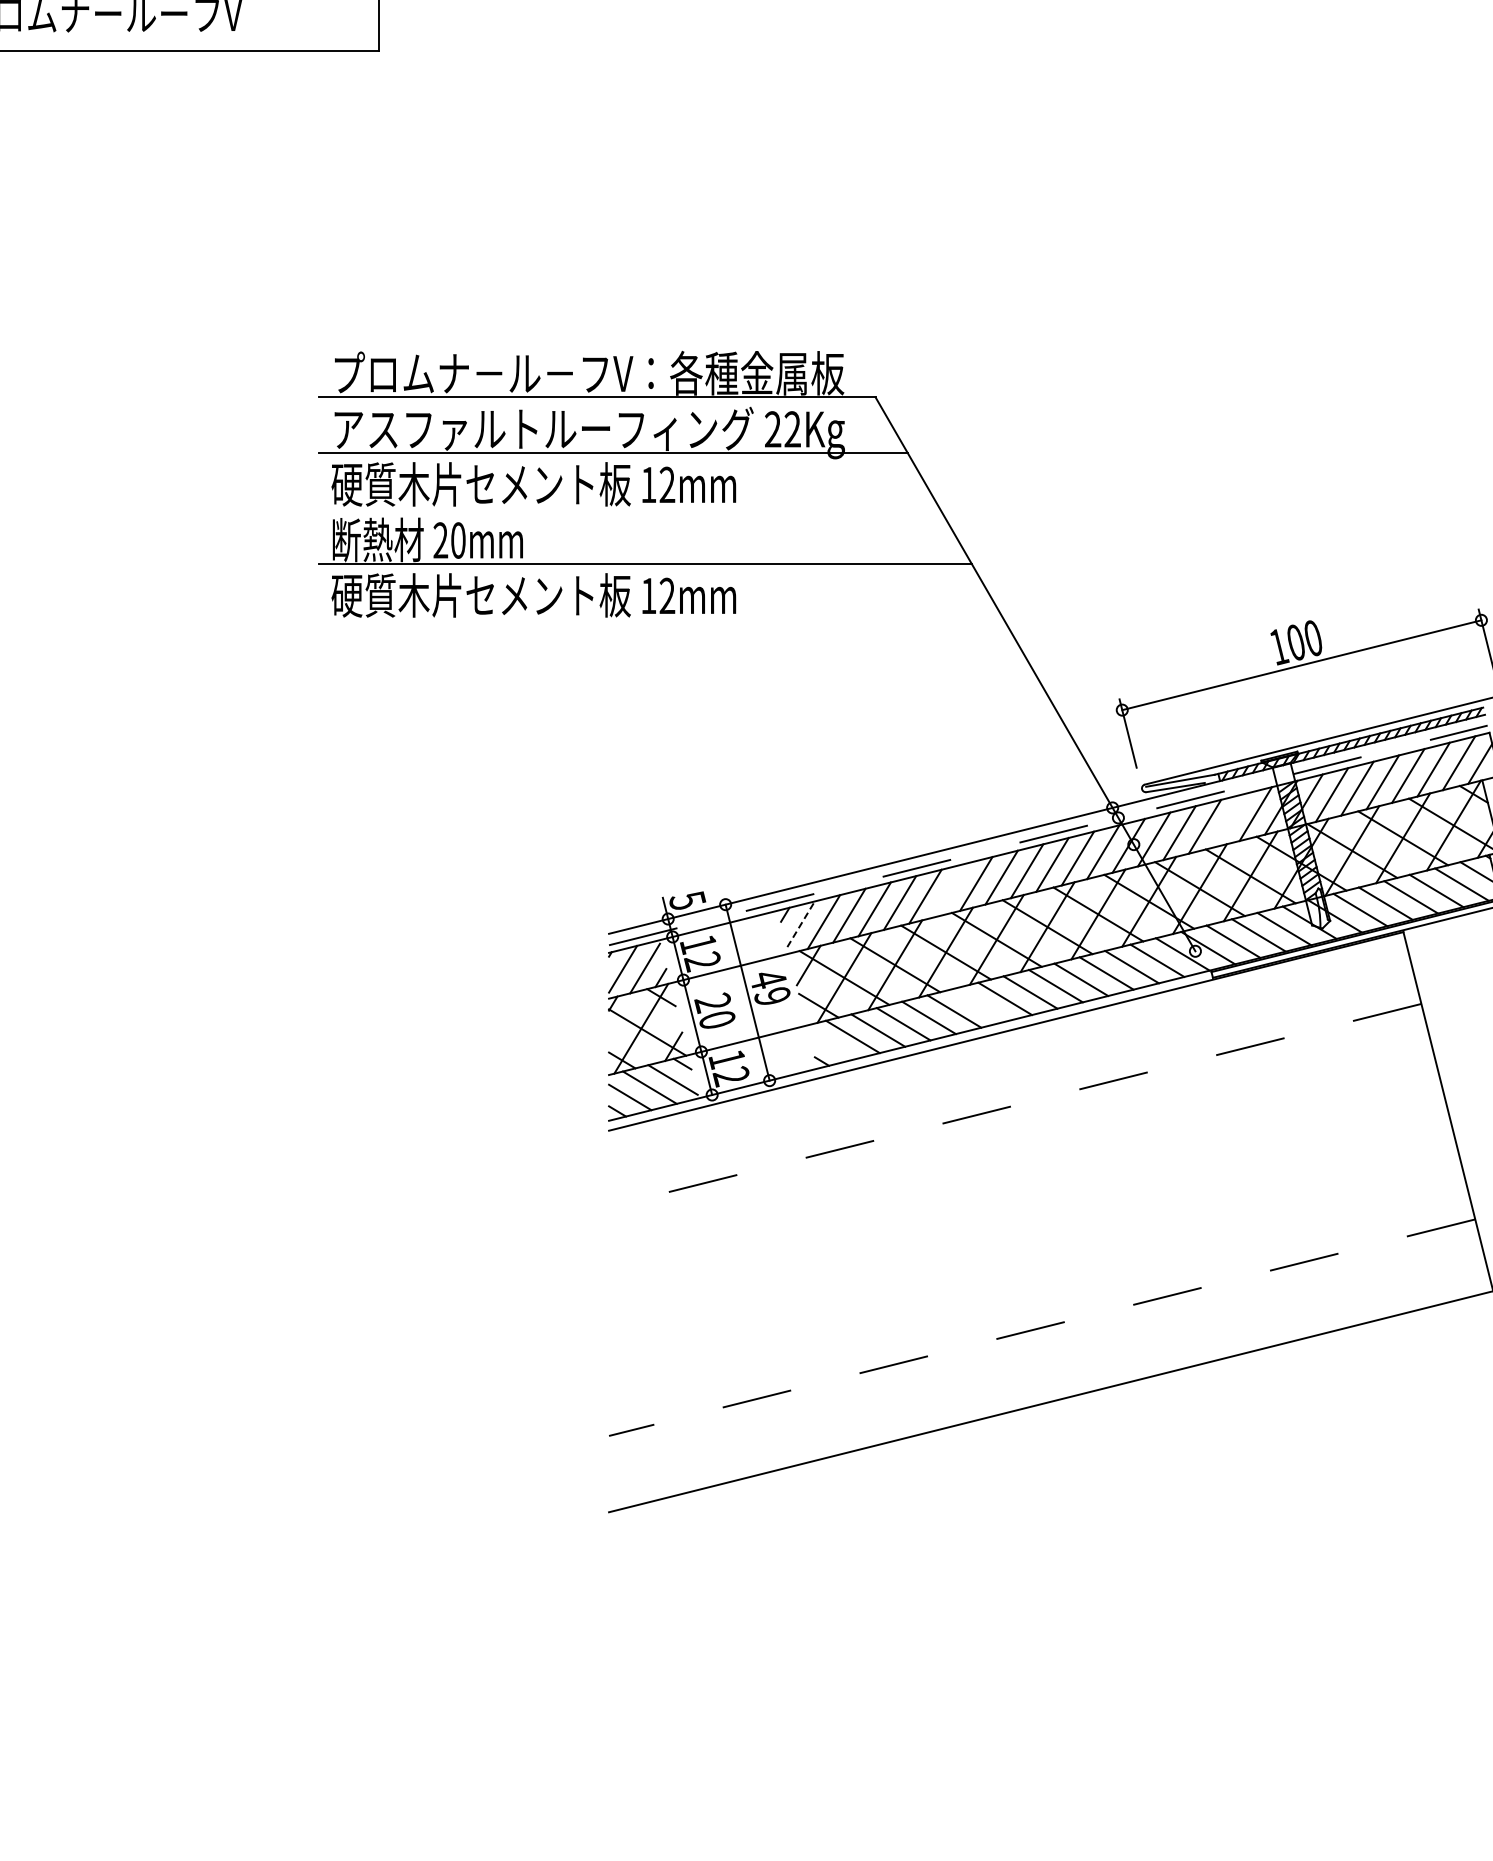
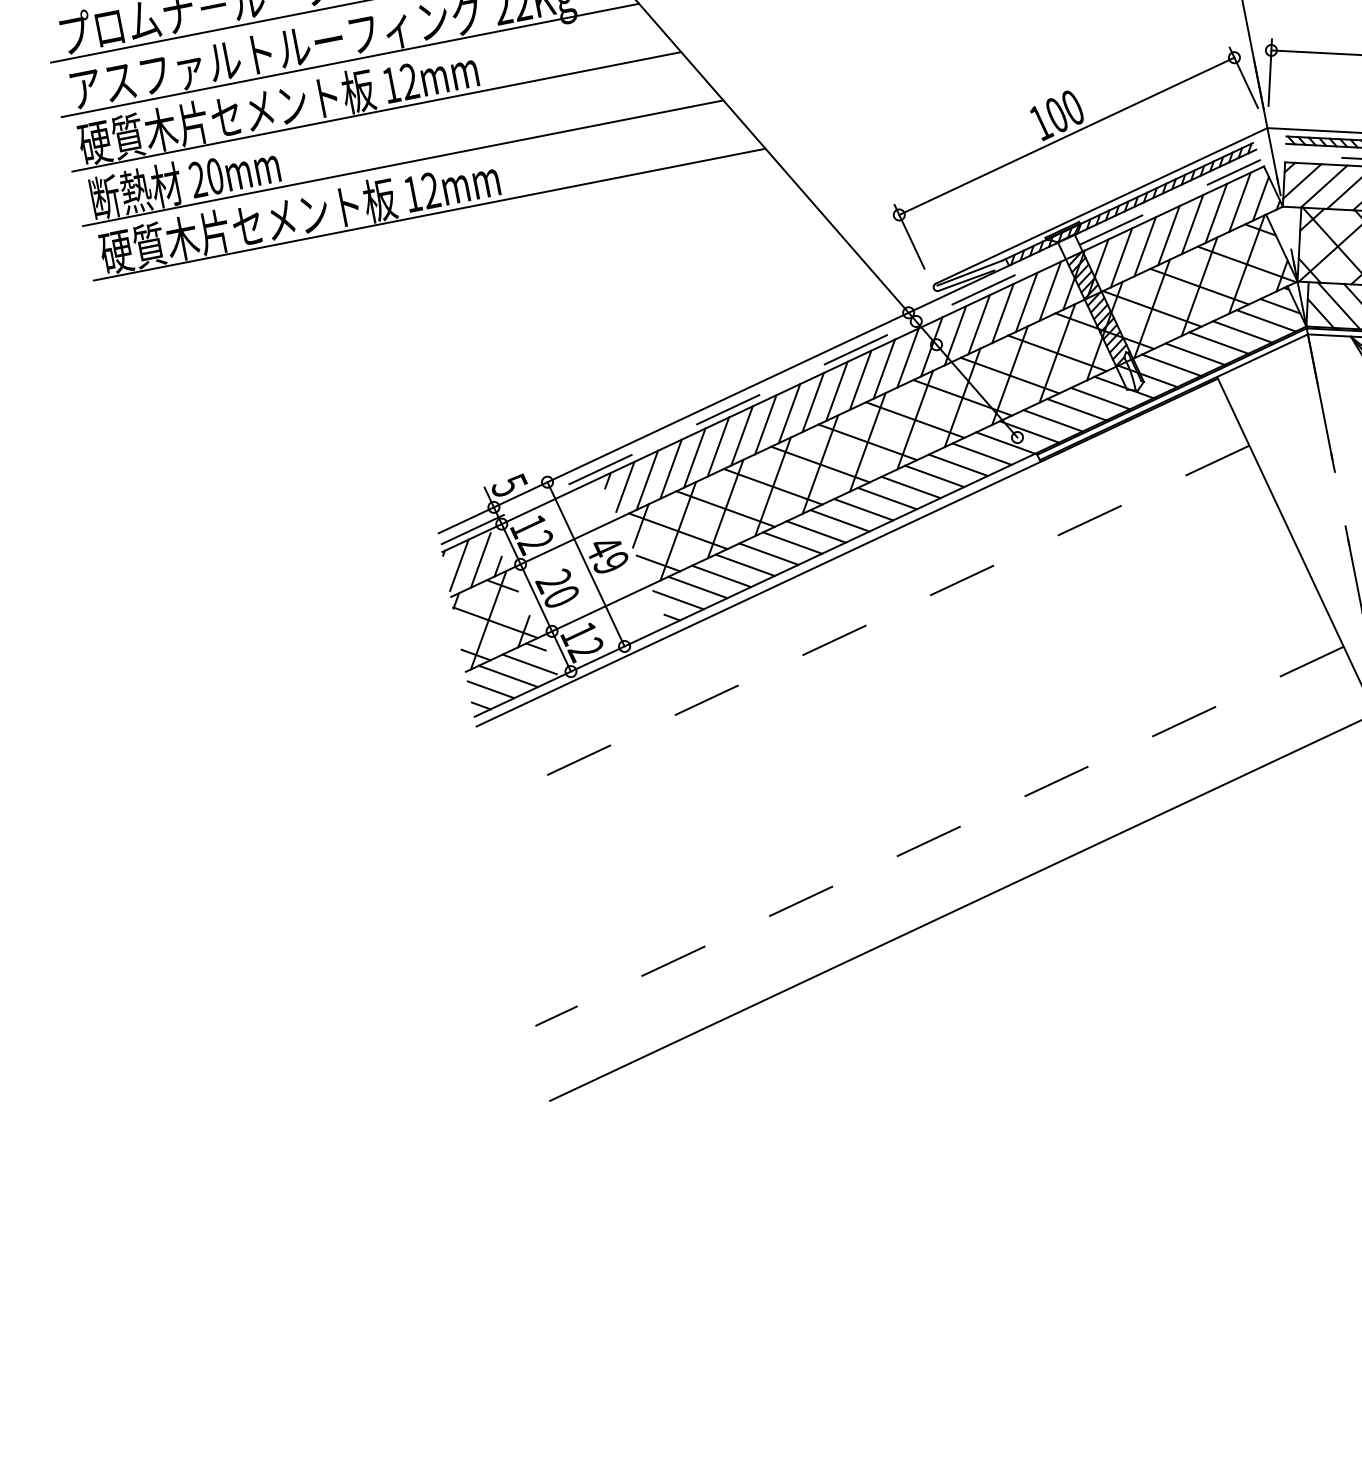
line: (629, 508) -> (376, 111), added
line: (661, 619) -> (429, 214), added
line: (1230, 820) -> (1026, 302), added
line: (950, 890) -> (765, 425), added
line: (801, 924) -> (625, 487), dashed -> solid
line: (979, 1005) -> (816, 532), added
line: (831, 1045) -> (678, 600), added

